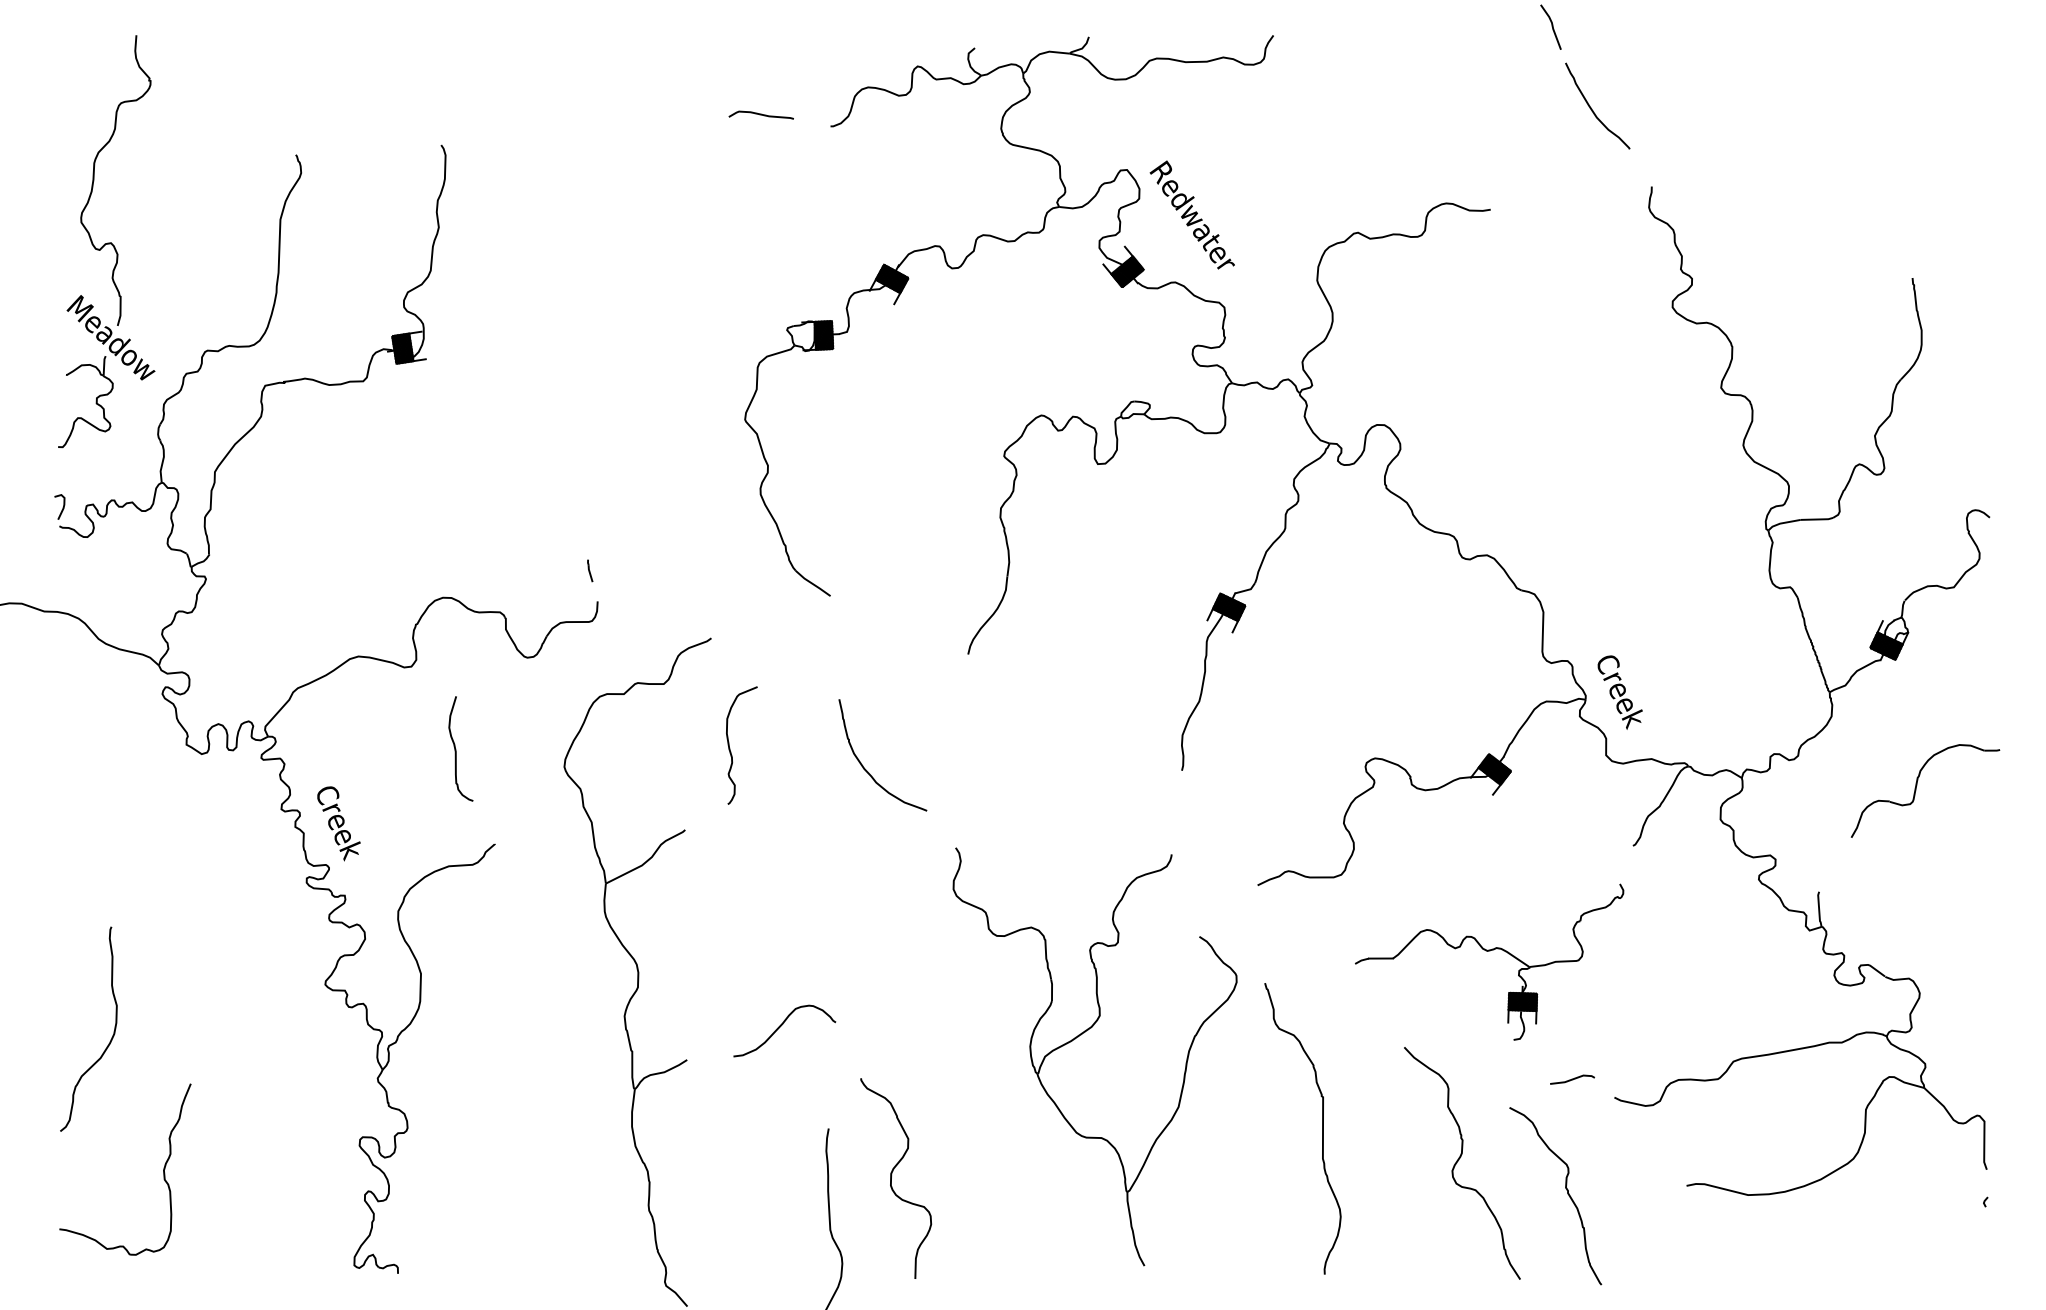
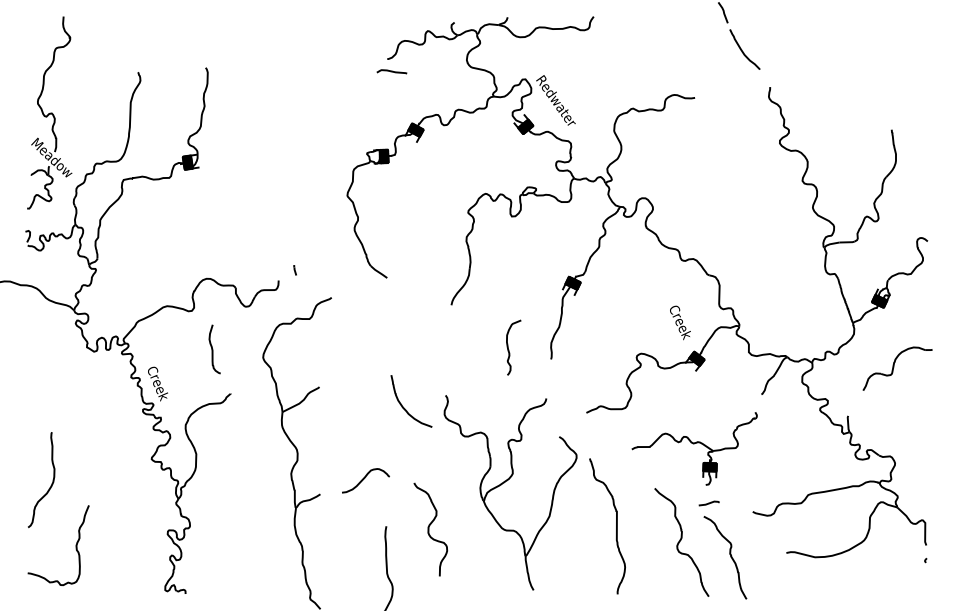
curve: (760, 114) -> (391, 71), moved
part: (588, 571) -> (294, 270), moved
text: (1620, 691) -> (680, 322), moved
curve: (732, 749) -> (509, 349), moved
curve: (867, 768) -> (404, 407), moved
line: (1570, 1079) -> (708, 503), moved
curve: (893, 1178) -> (429, 529), moved

